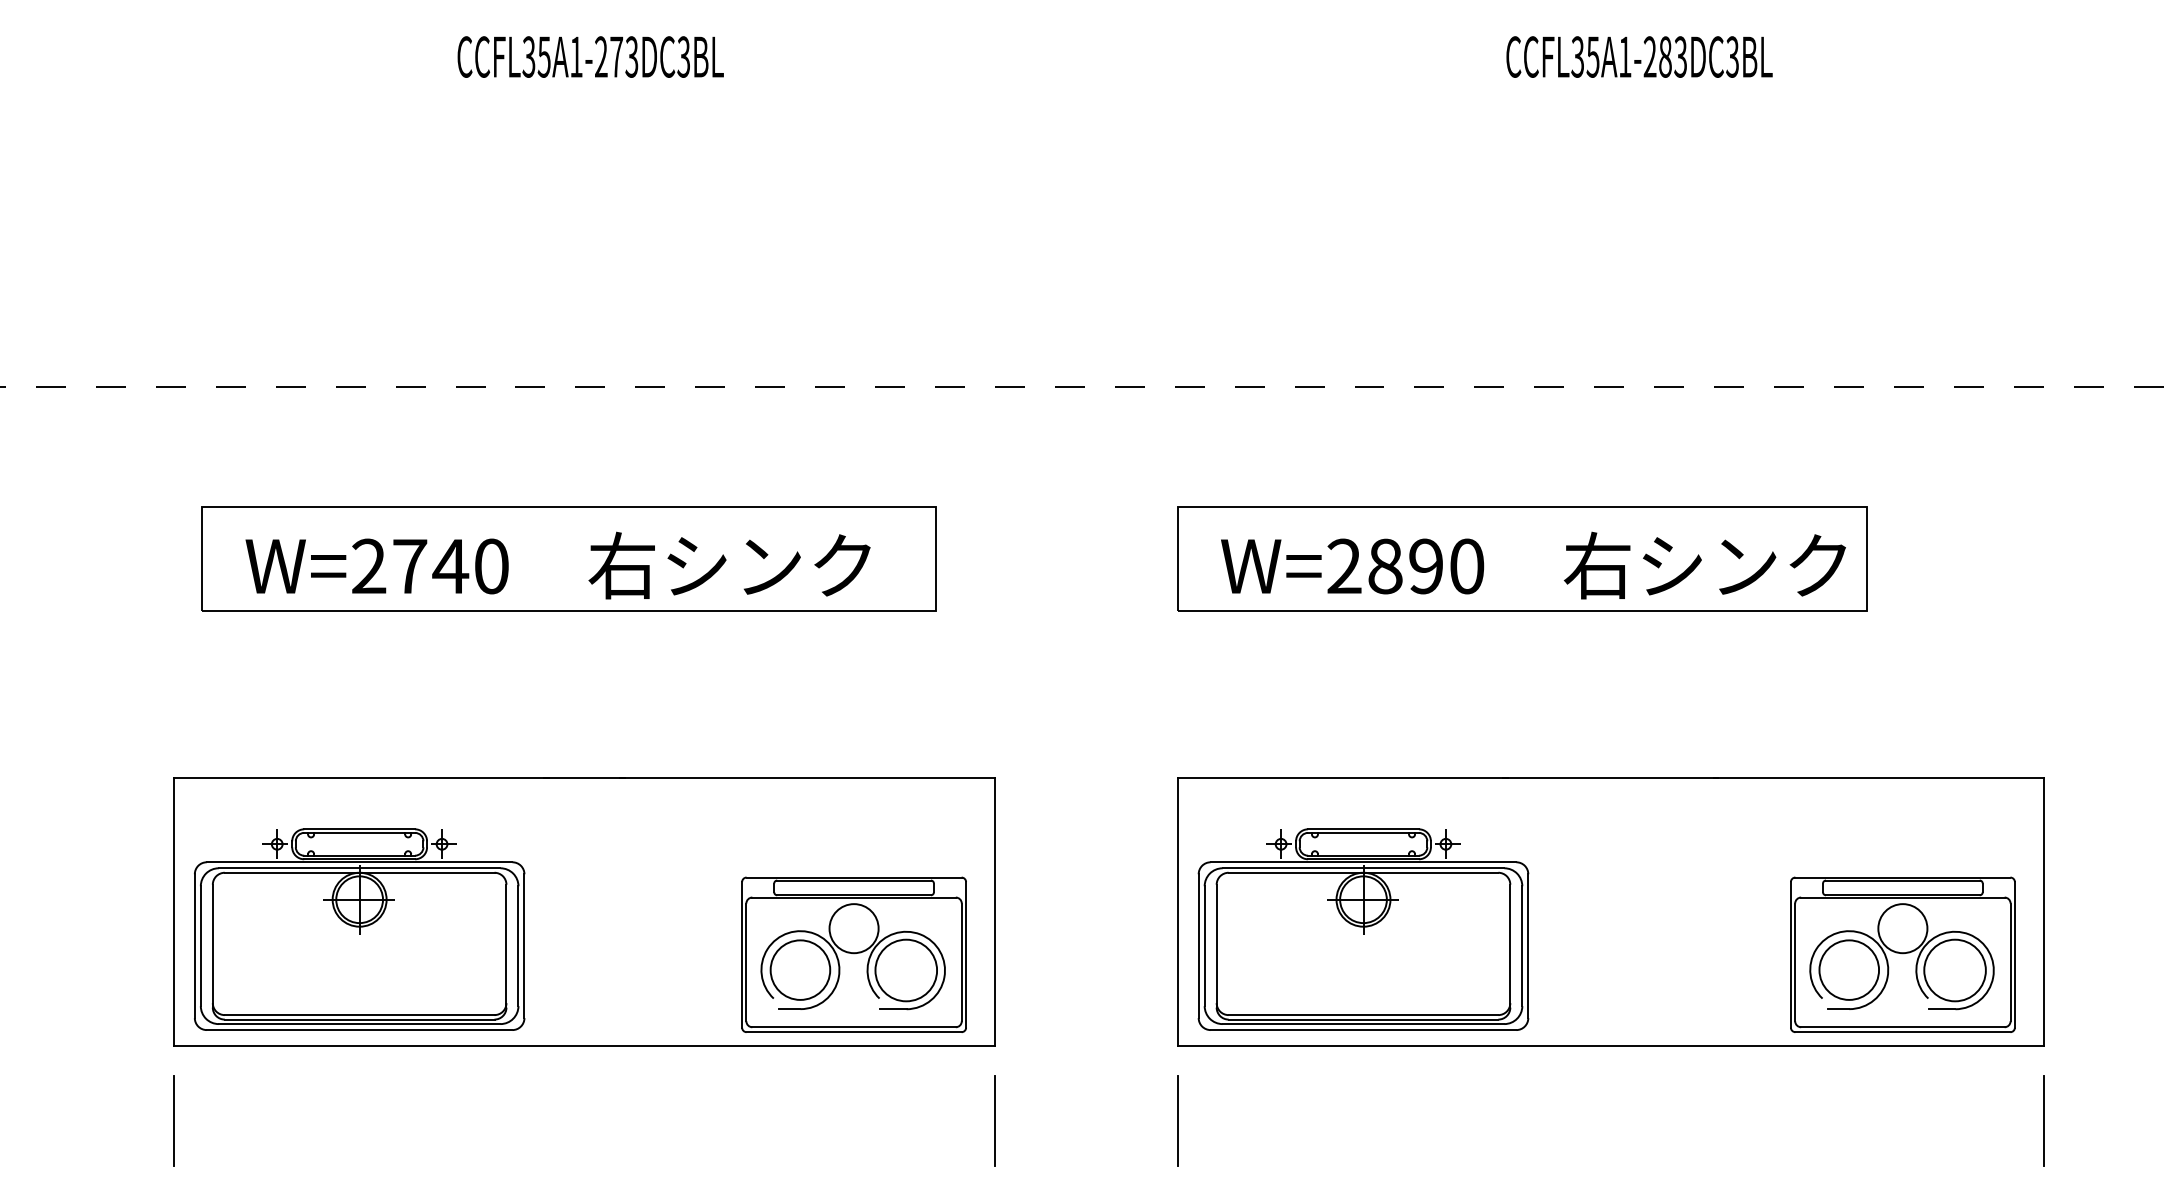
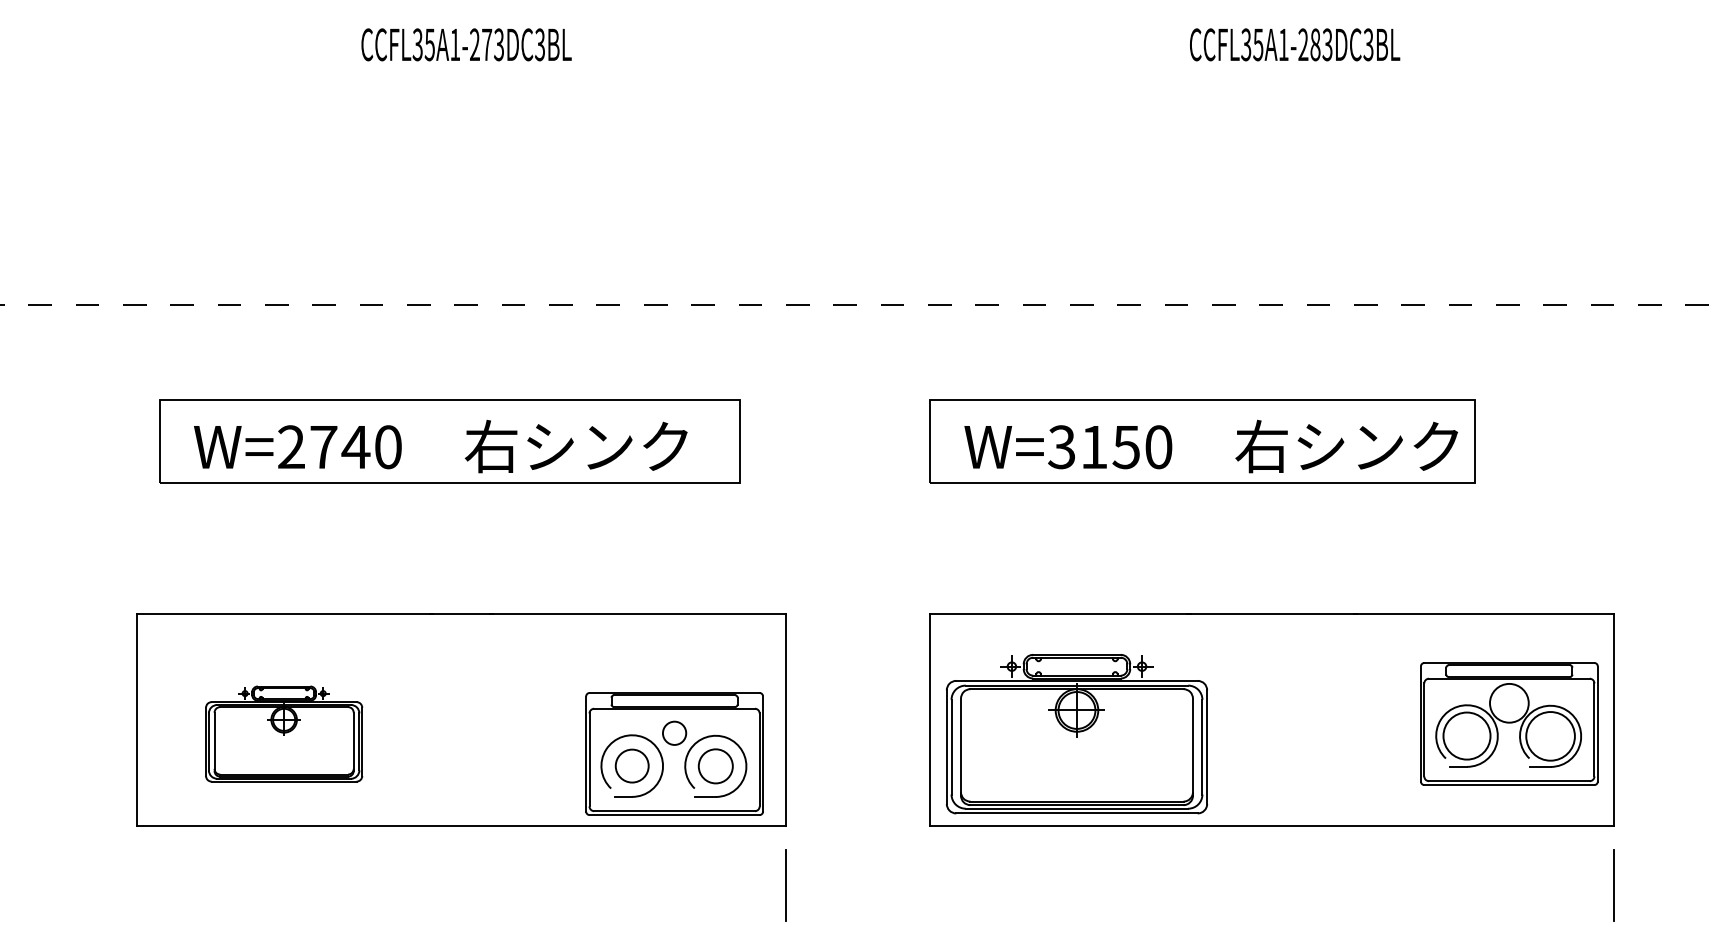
text: (1384, 566) -> (1093, 447), W=2890 -> W=3150
circle: (853, 928) -> (674, 733), size x0.6
part: (359, 929) -> (283, 733), size x0.6
part: (1902, 954) -> (1509, 723), moved
circle: (800, 969) -> (632, 765), size x0.7
circle: (906, 970) -> (716, 766), size x0.7
line: (173, 1120) -> (137, 884), removed
line: (1177, 1120) -> (930, 884), removed

